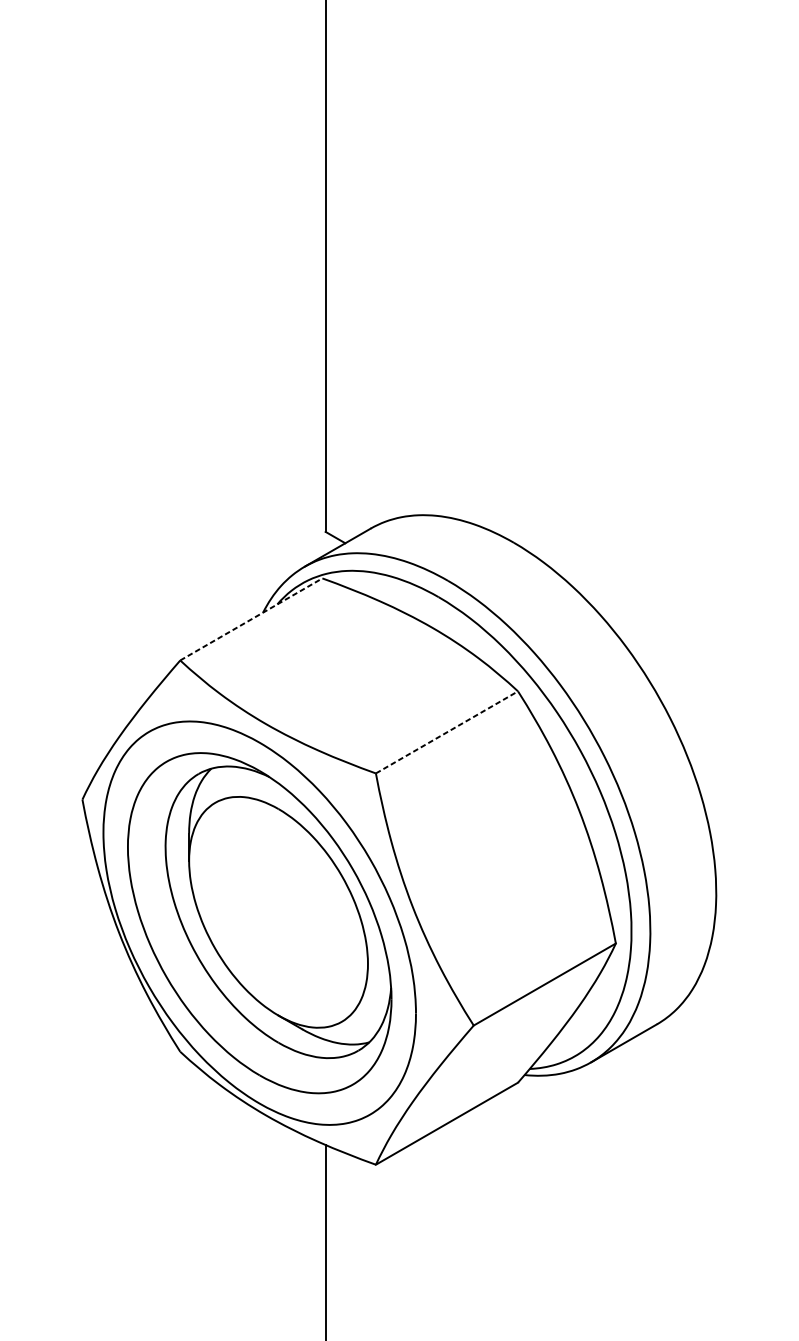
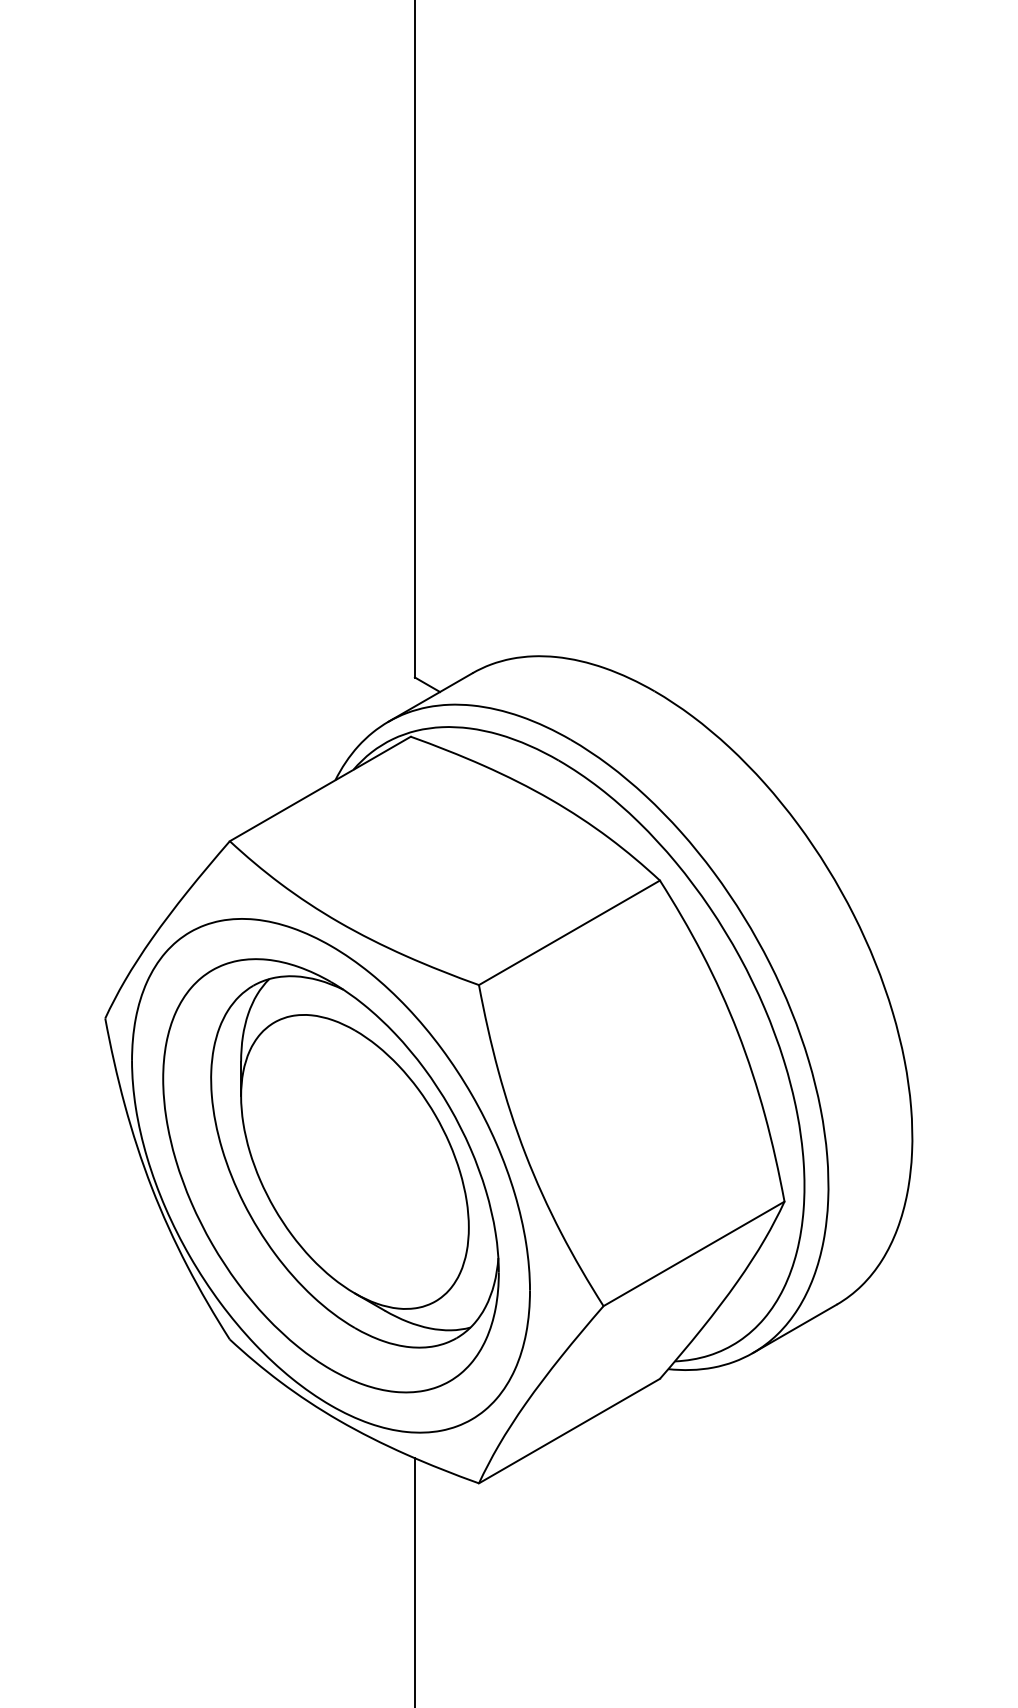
line: (251, 619) -> (320, 788), dashed -> solid
line: (447, 732) -> (569, 932), dashed -> solid

